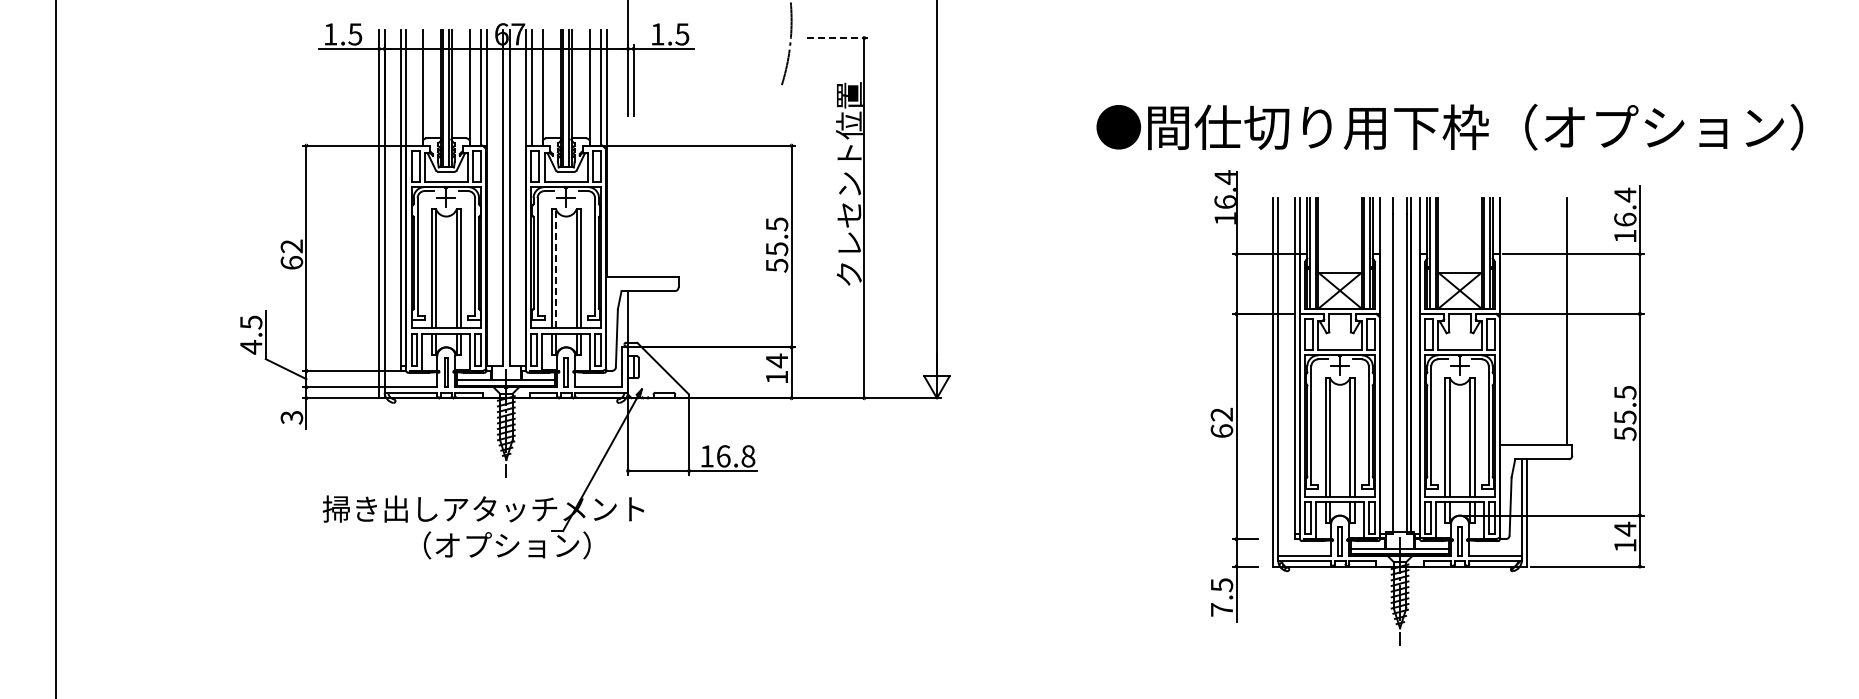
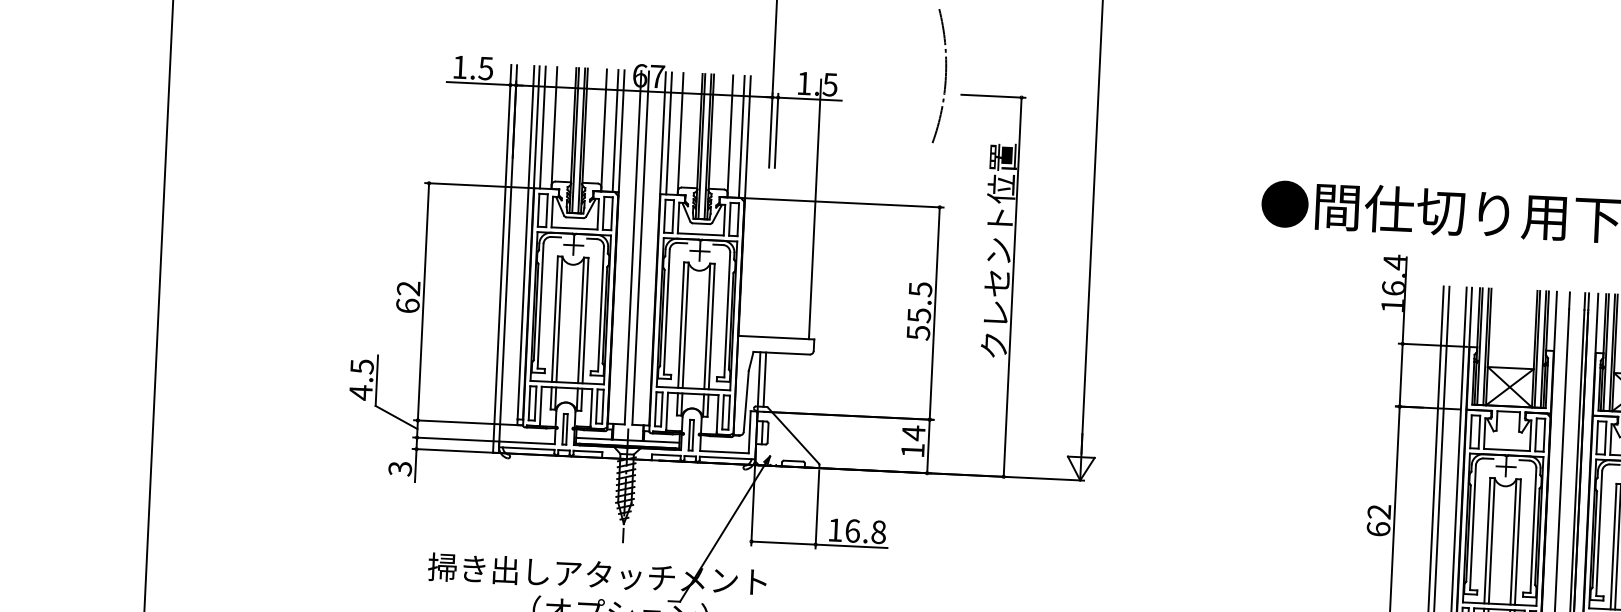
line: (838, 38) -> (994, 96), dashed -> solid
line: (411, 87) -> (542, 127), added
line: (673, 152) -> (815, 208), added
line: (556, 268) -> (686, 324), dashed -> solid
line: (633, 316) -> (764, 379), added

